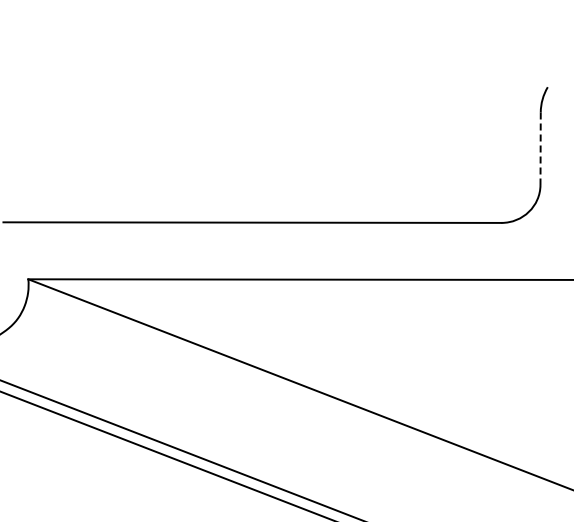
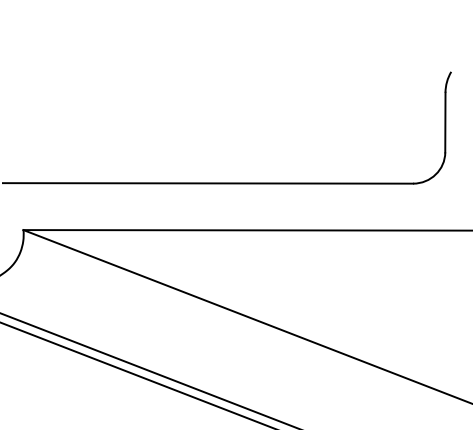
line: (540, 149) -> (445, 123), dashed -> solid

